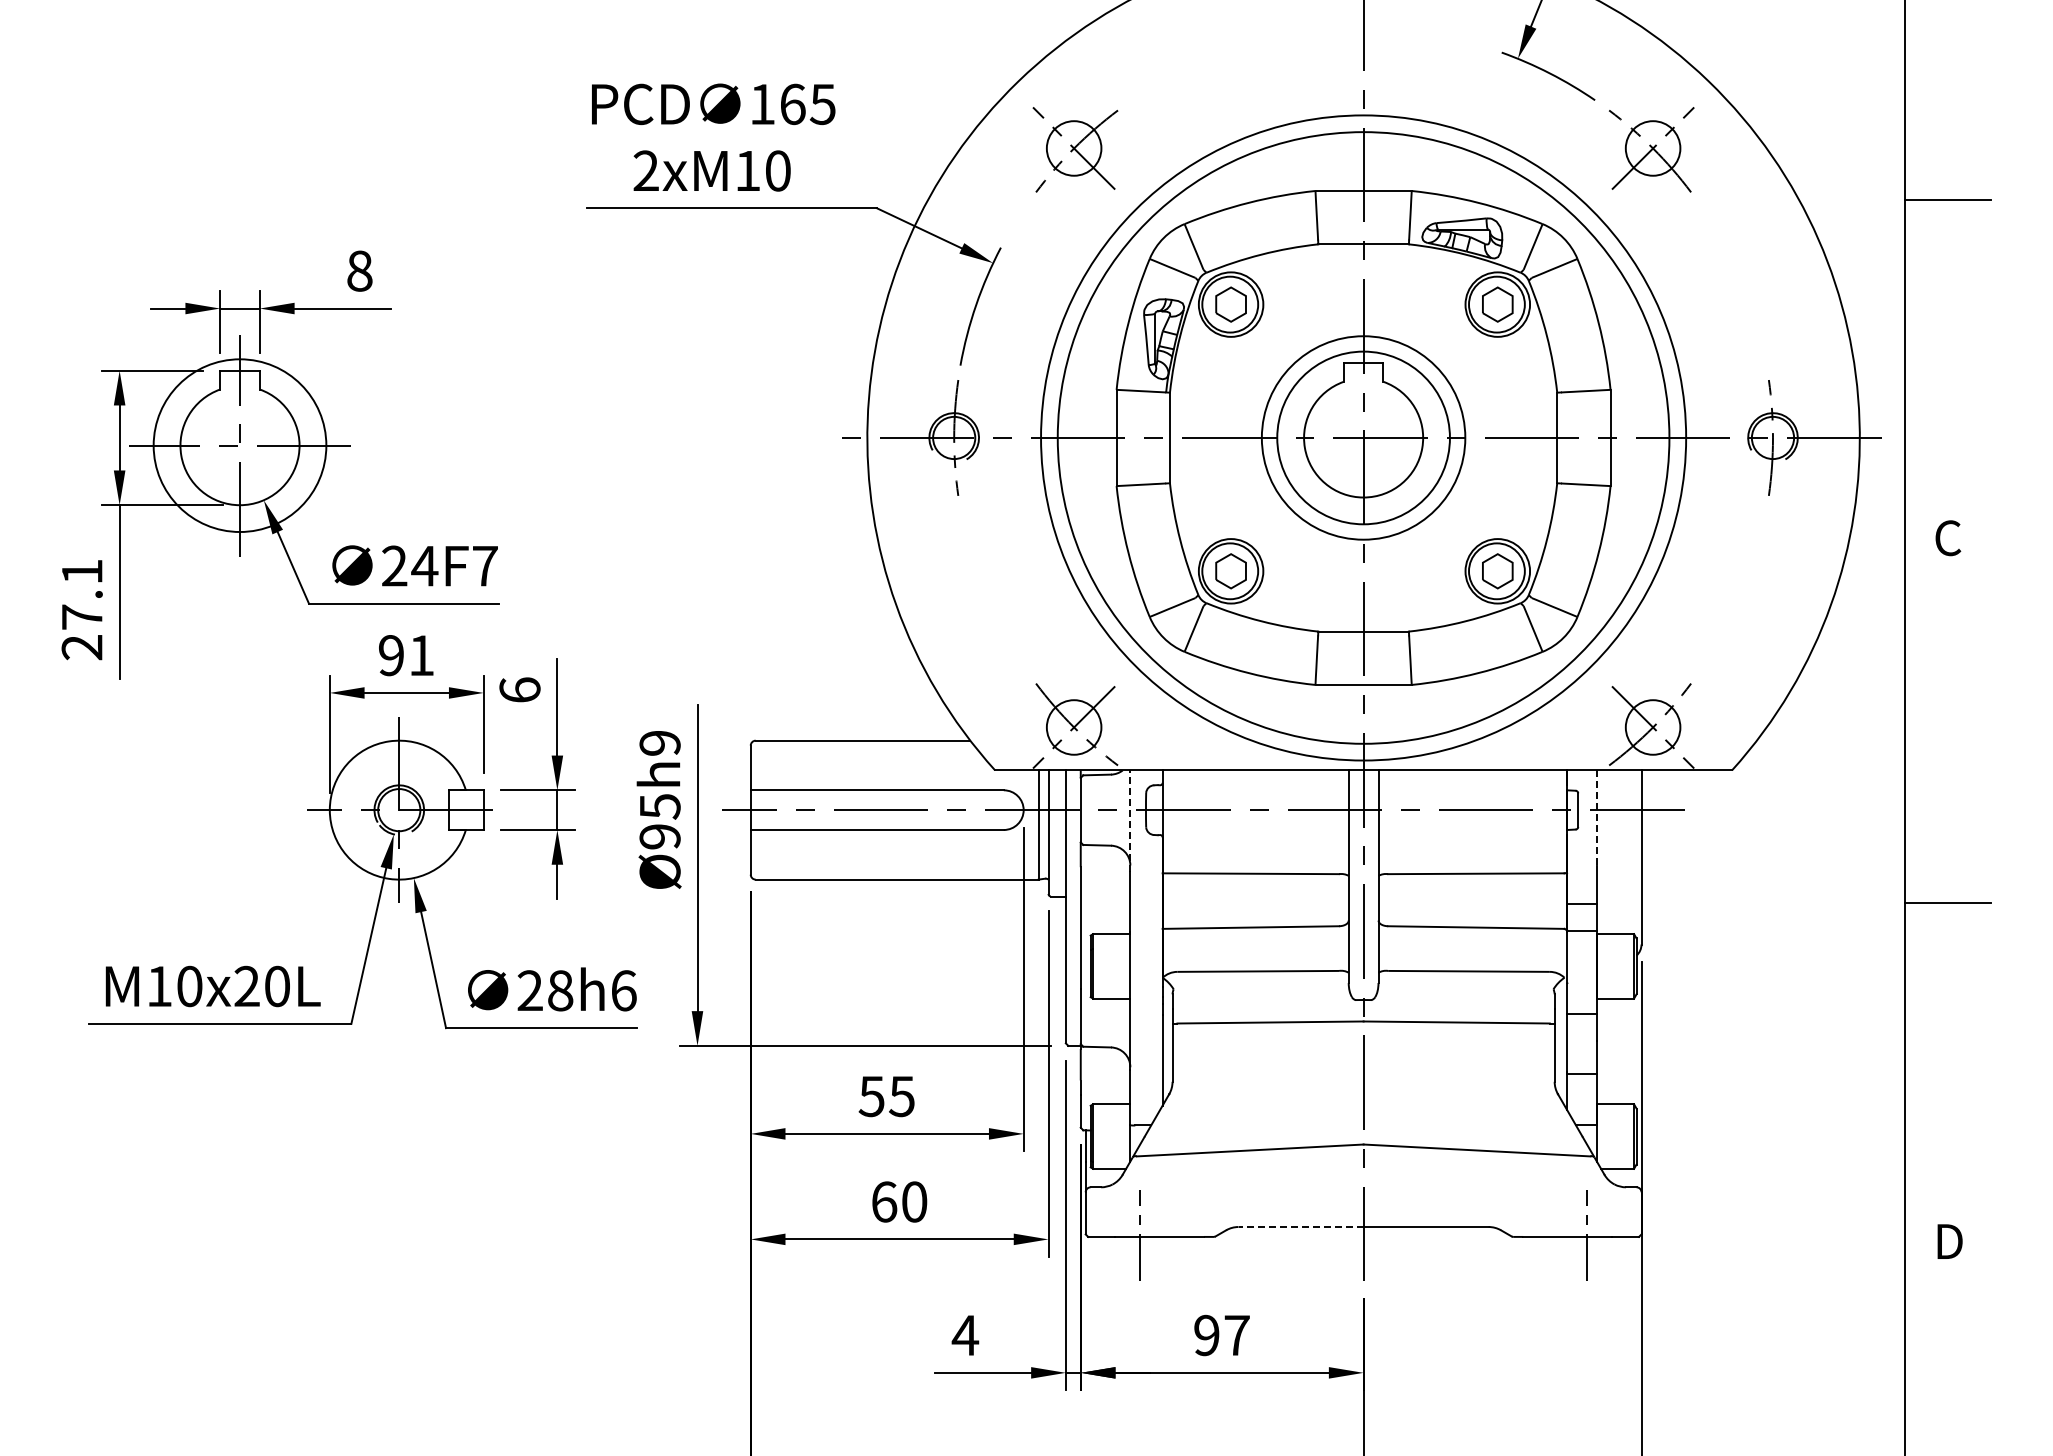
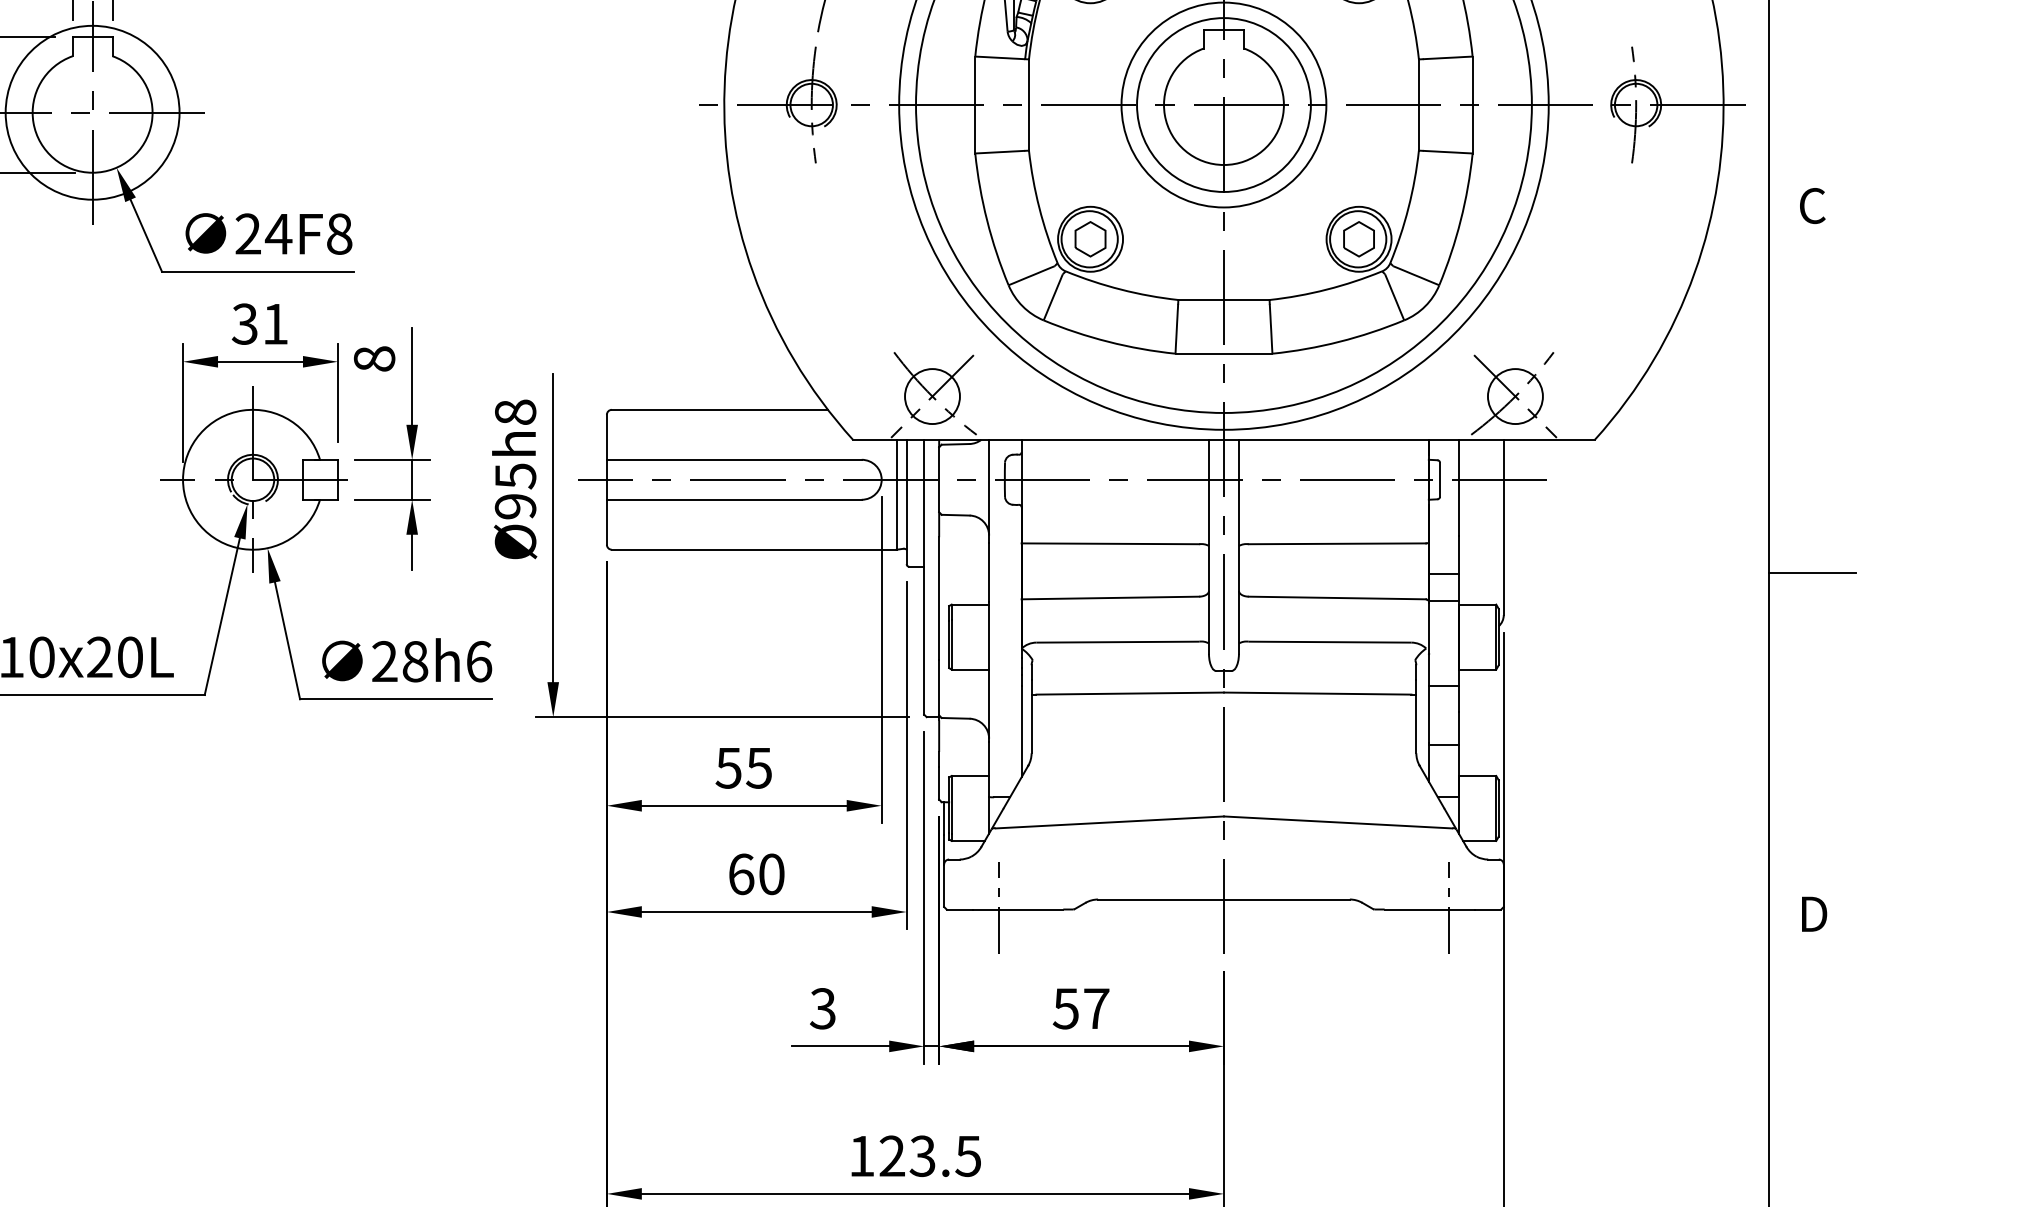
text: (484, 565) -> (338, 233), 24F7 -> 24F8
text: (390, 655) -> (244, 324), 91 -> 31
text: (519, 689) -> (374, 358), 6 -> 8
text: (659, 742) -> (514, 411), Ø95h9 -> Ø95h8
line: (1596, 817) -> (1458, 487), dashed -> solid
line: (1130, 821) -> (989, 491), dashed -> solid
line: (1301, 1227) -> (1161, 900), dashed -> solid
text: (965, 1335) -> (823, 1008), 4 -> 3
text: (1206, 1335) -> (1065, 1008), 97 -> 57

